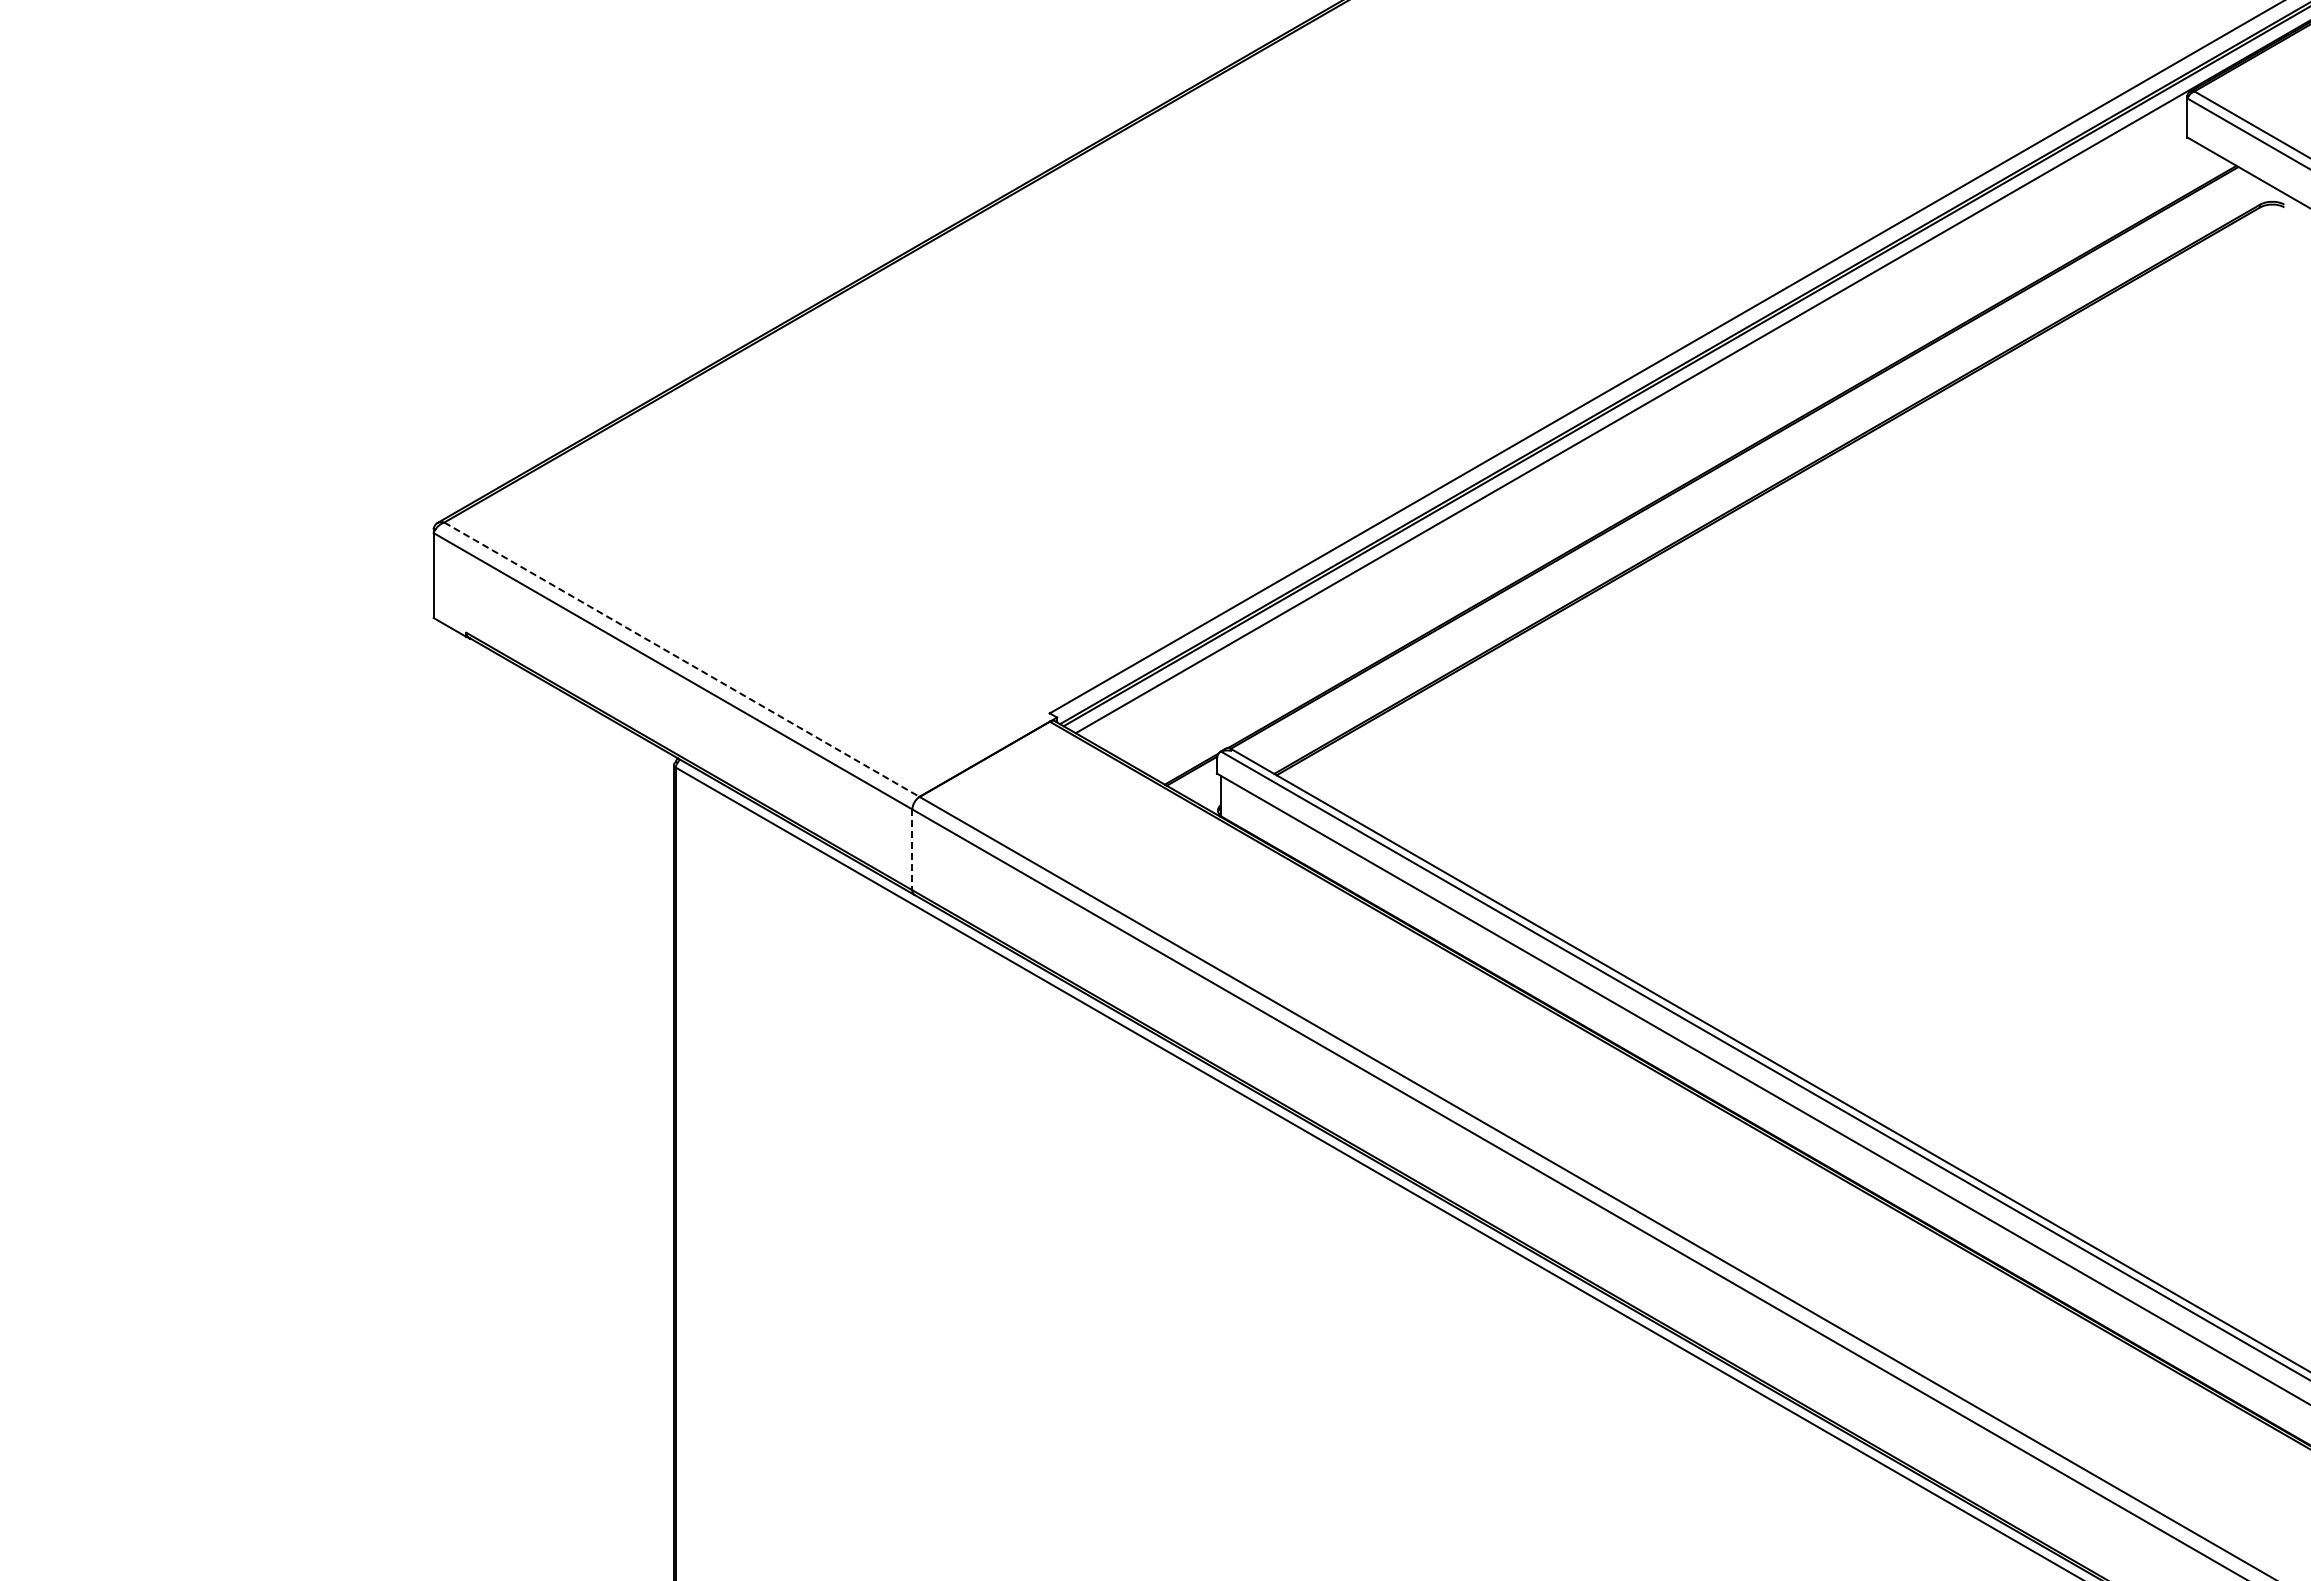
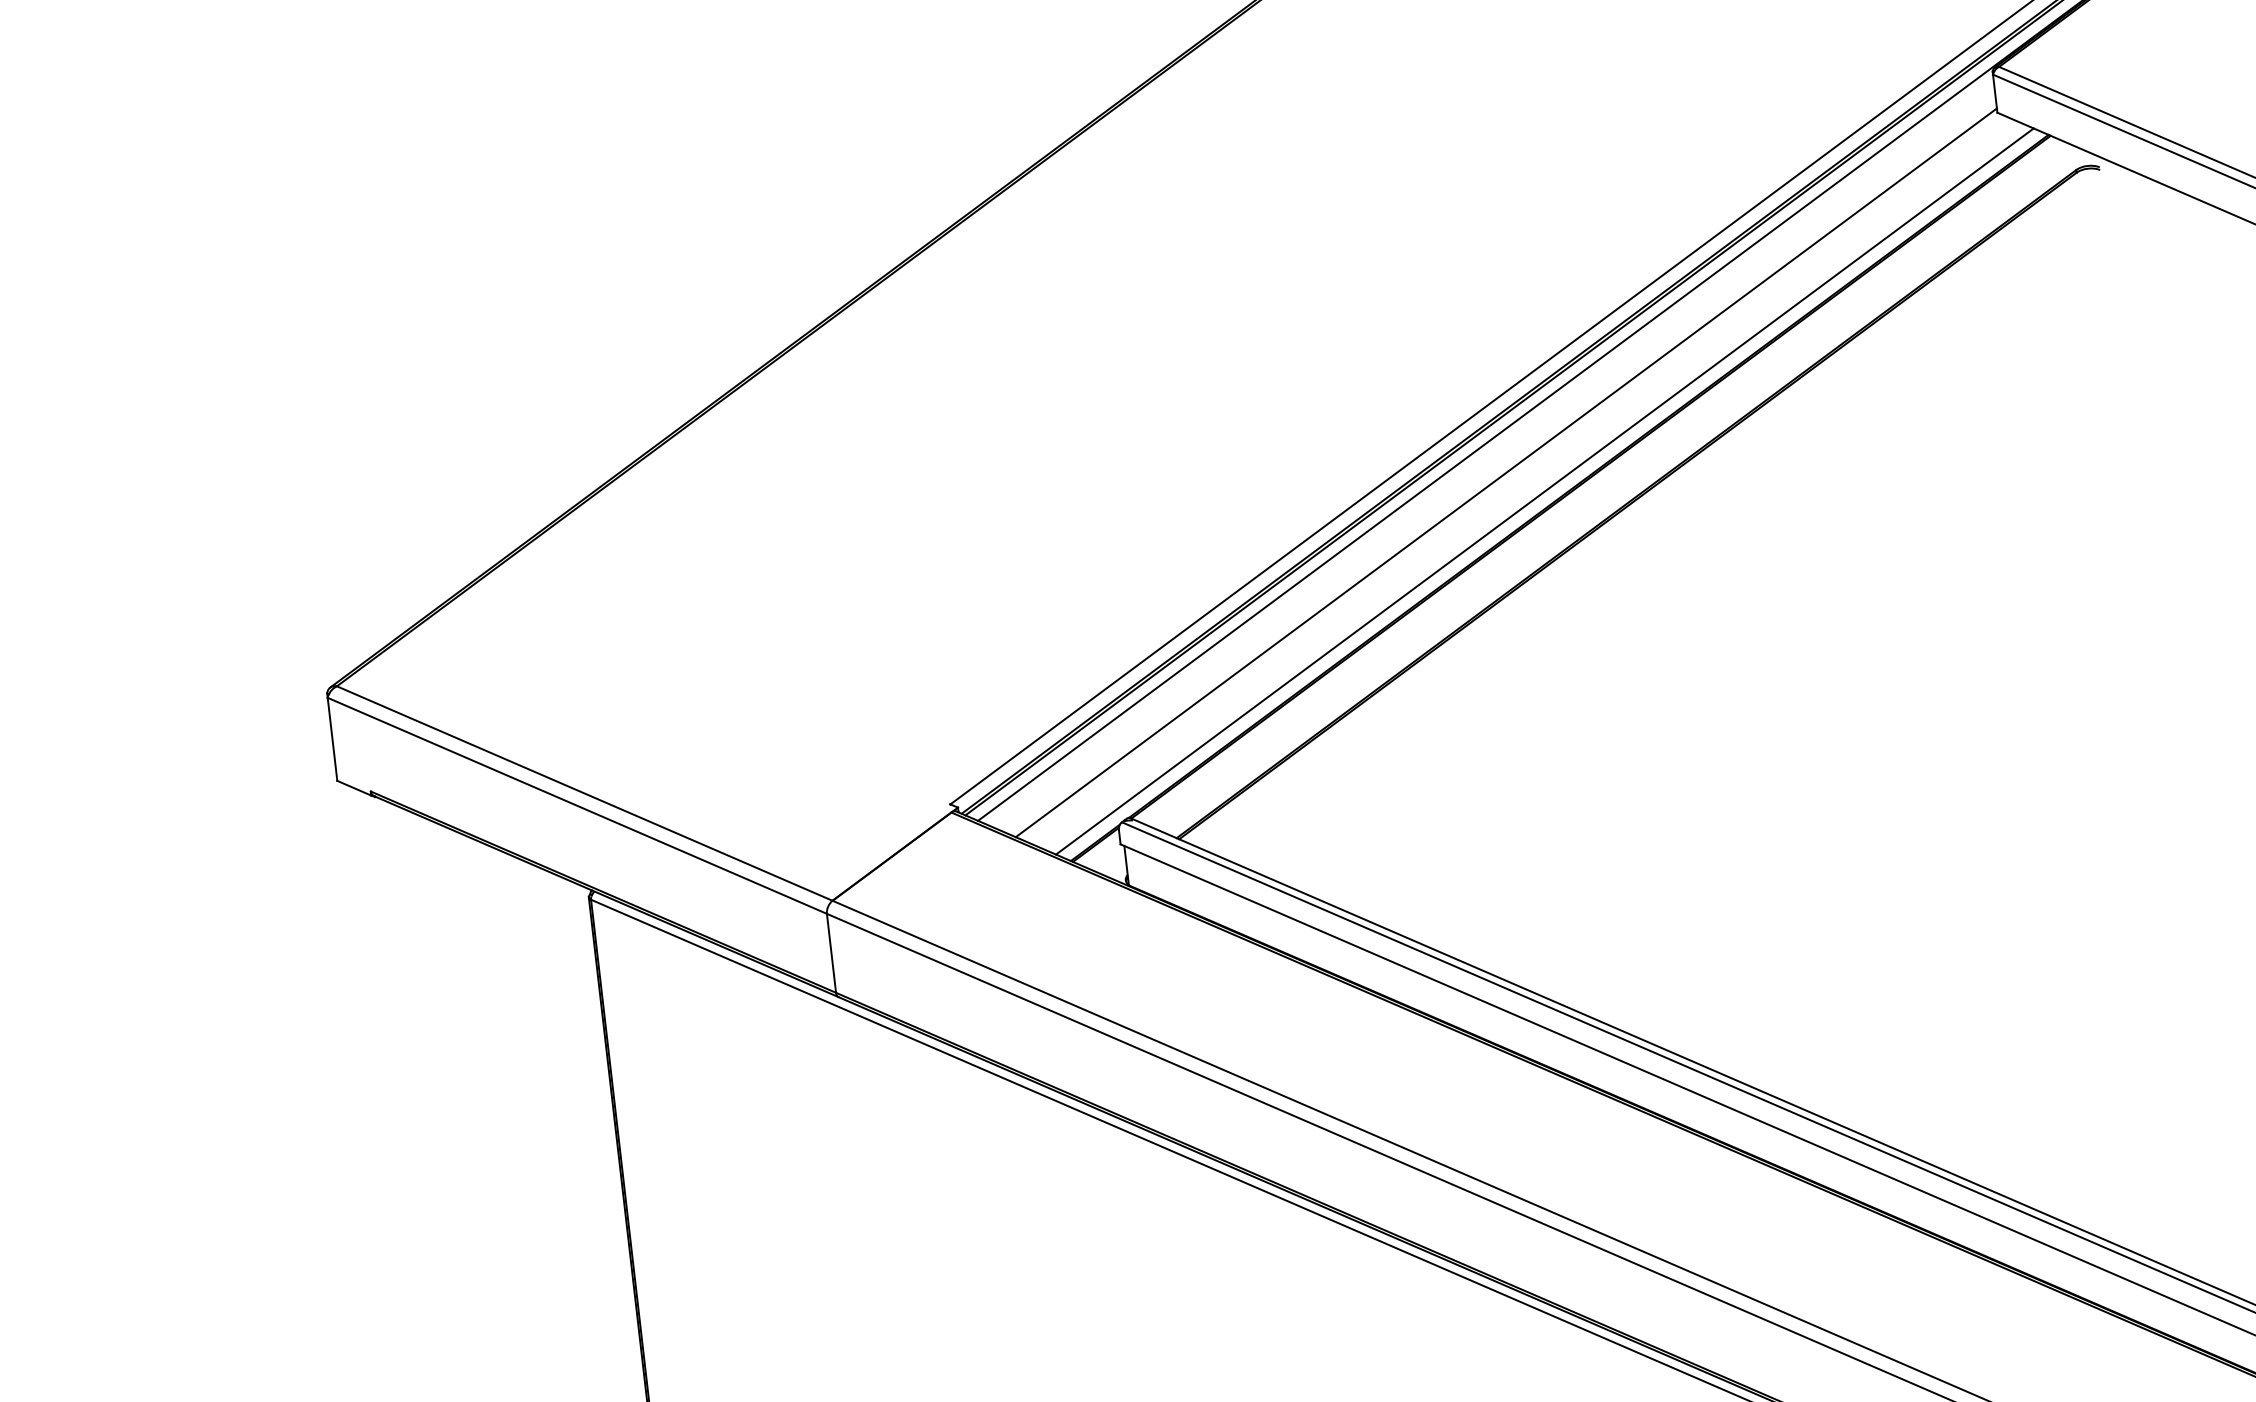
line: (1649, 443) -> (1506, 472), added
line: (1686, 466) -> (1544, 491), added
line: (682, 659) -> (585, 793), dashed -> solid
line: (912, 850) -> (831, 953), dashed -> solid

